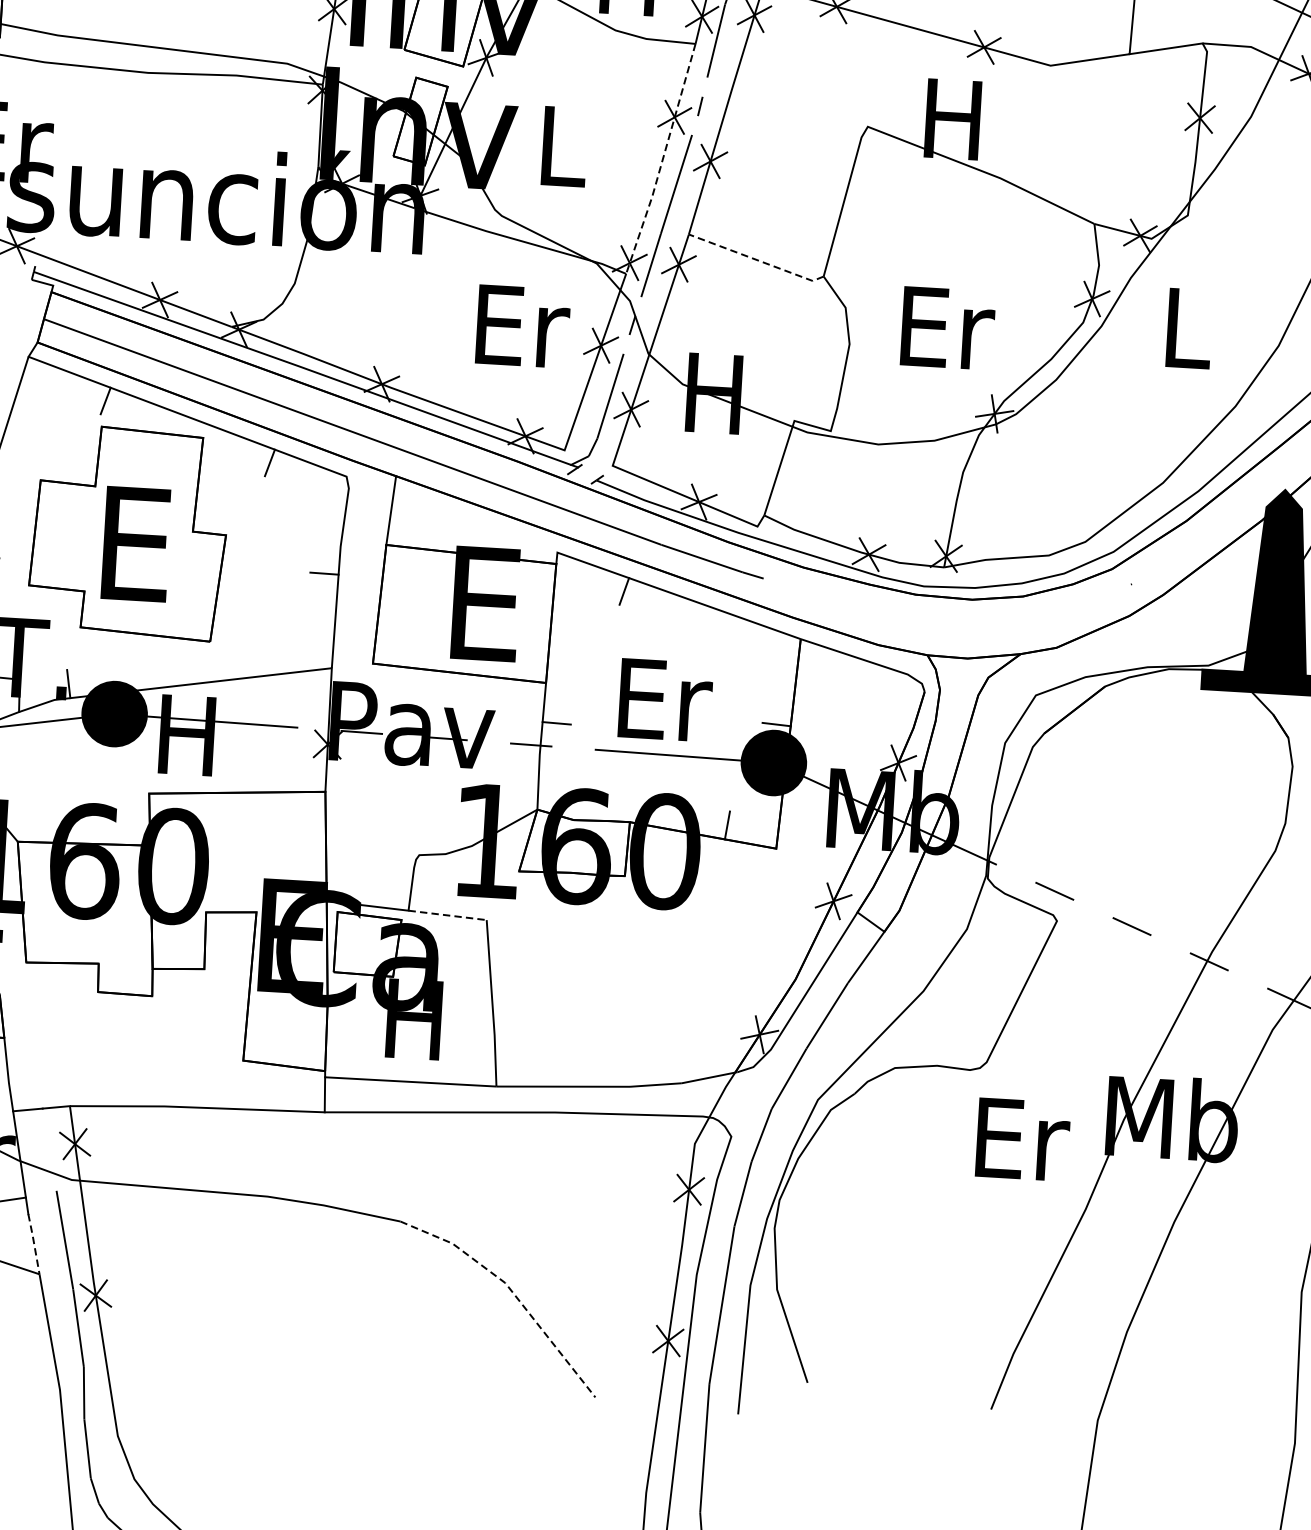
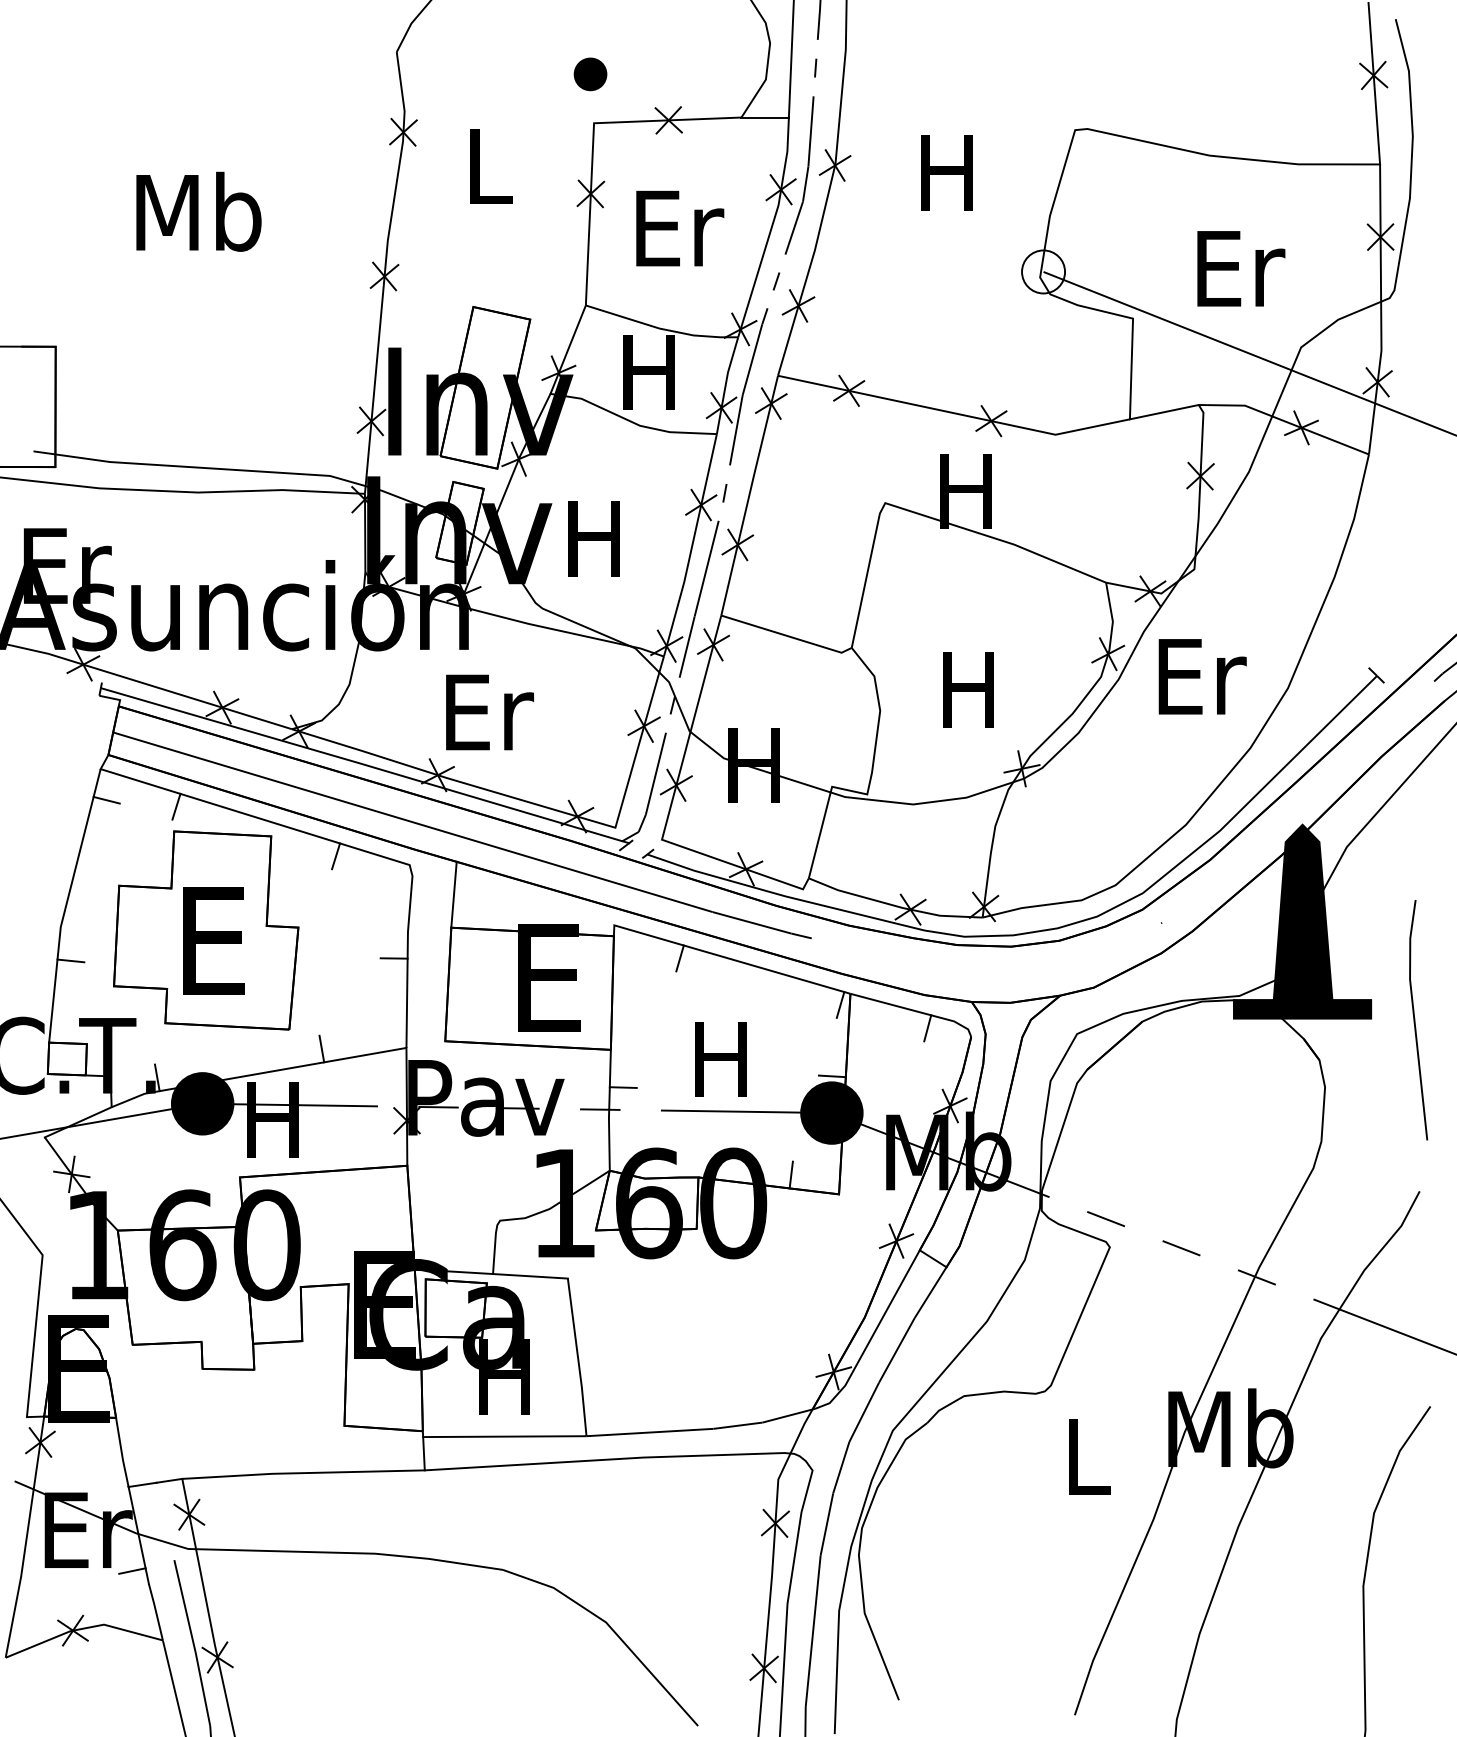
text: (559, 145) -> (593, 538), L -> H
line: (663, 160) -> (692, 546), dashed -> solid
line: (757, 259) -> (787, 635), dashed -> solid
text: (522, 326) -> (489, 712), moved
text: (947, 327) -> (972, 689), Er -> H
text: (1189, 328) -> (1202, 676), L -> Er
line: (32, 389) -> (106, 799), added
line: (789, 649) -> (840, 1004), added
line: (242, 663) -> (321, 1048), added
line: (879, 680) -> (927, 1028), added
text: (665, 700) -> (725, 1059), Er -> H
line: (447, 915) -> (530, 1276), dashed -> solid
text: (1023, 1139) -> (1090, 1456), Er -> L
line: (34, 1243) -> (156, 1611), dashed -> solid
line: (511, 1290) -> (612, 1629), dashed -> solid

